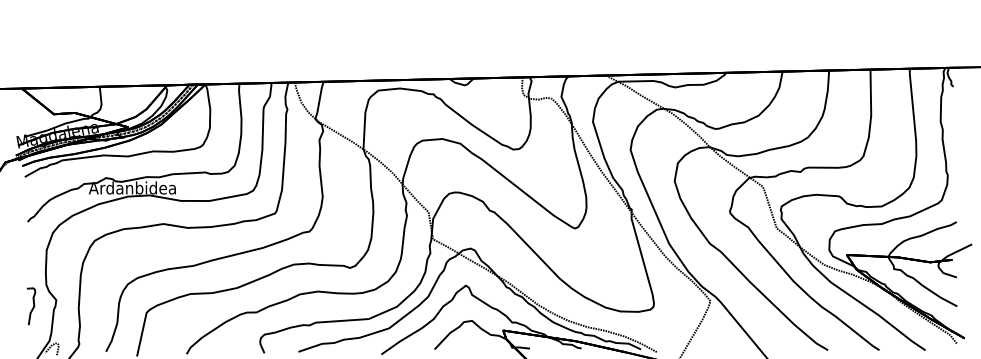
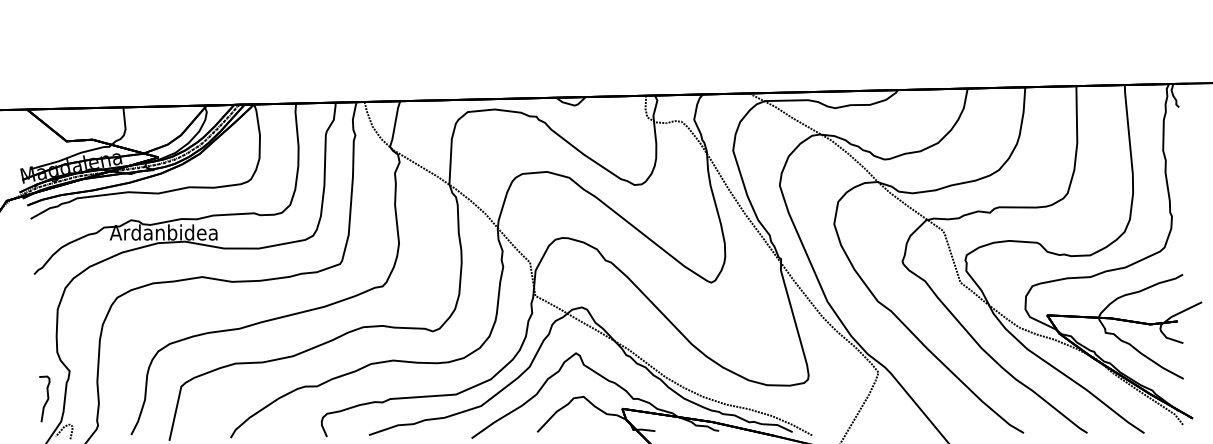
curve: (32, 307) -> (46, 400), moved

